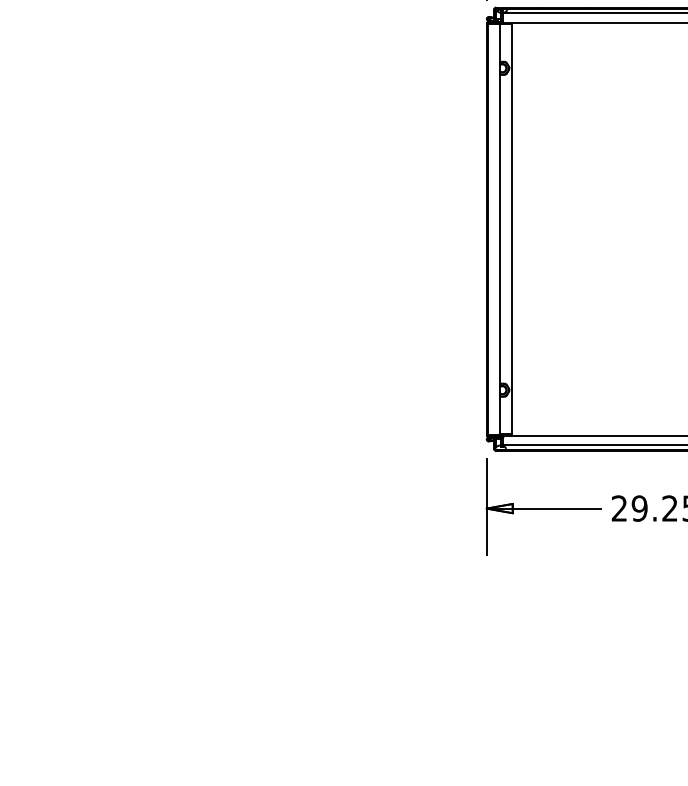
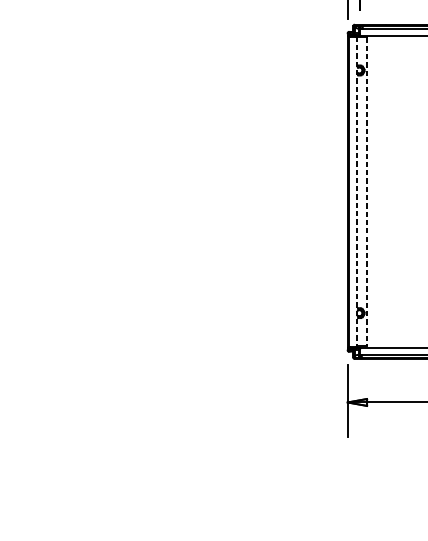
line: (499, 229) -> (357, 192), solid -> dashed
line: (512, 229) -> (367, 192), solid -> dashed

